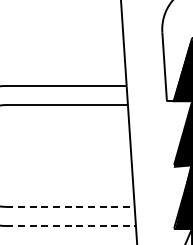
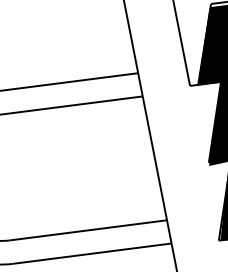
line: (71, 206) -> (89, 229), dashed -> solid
line: (71, 225) -> (92, 253), dashed -> solid

